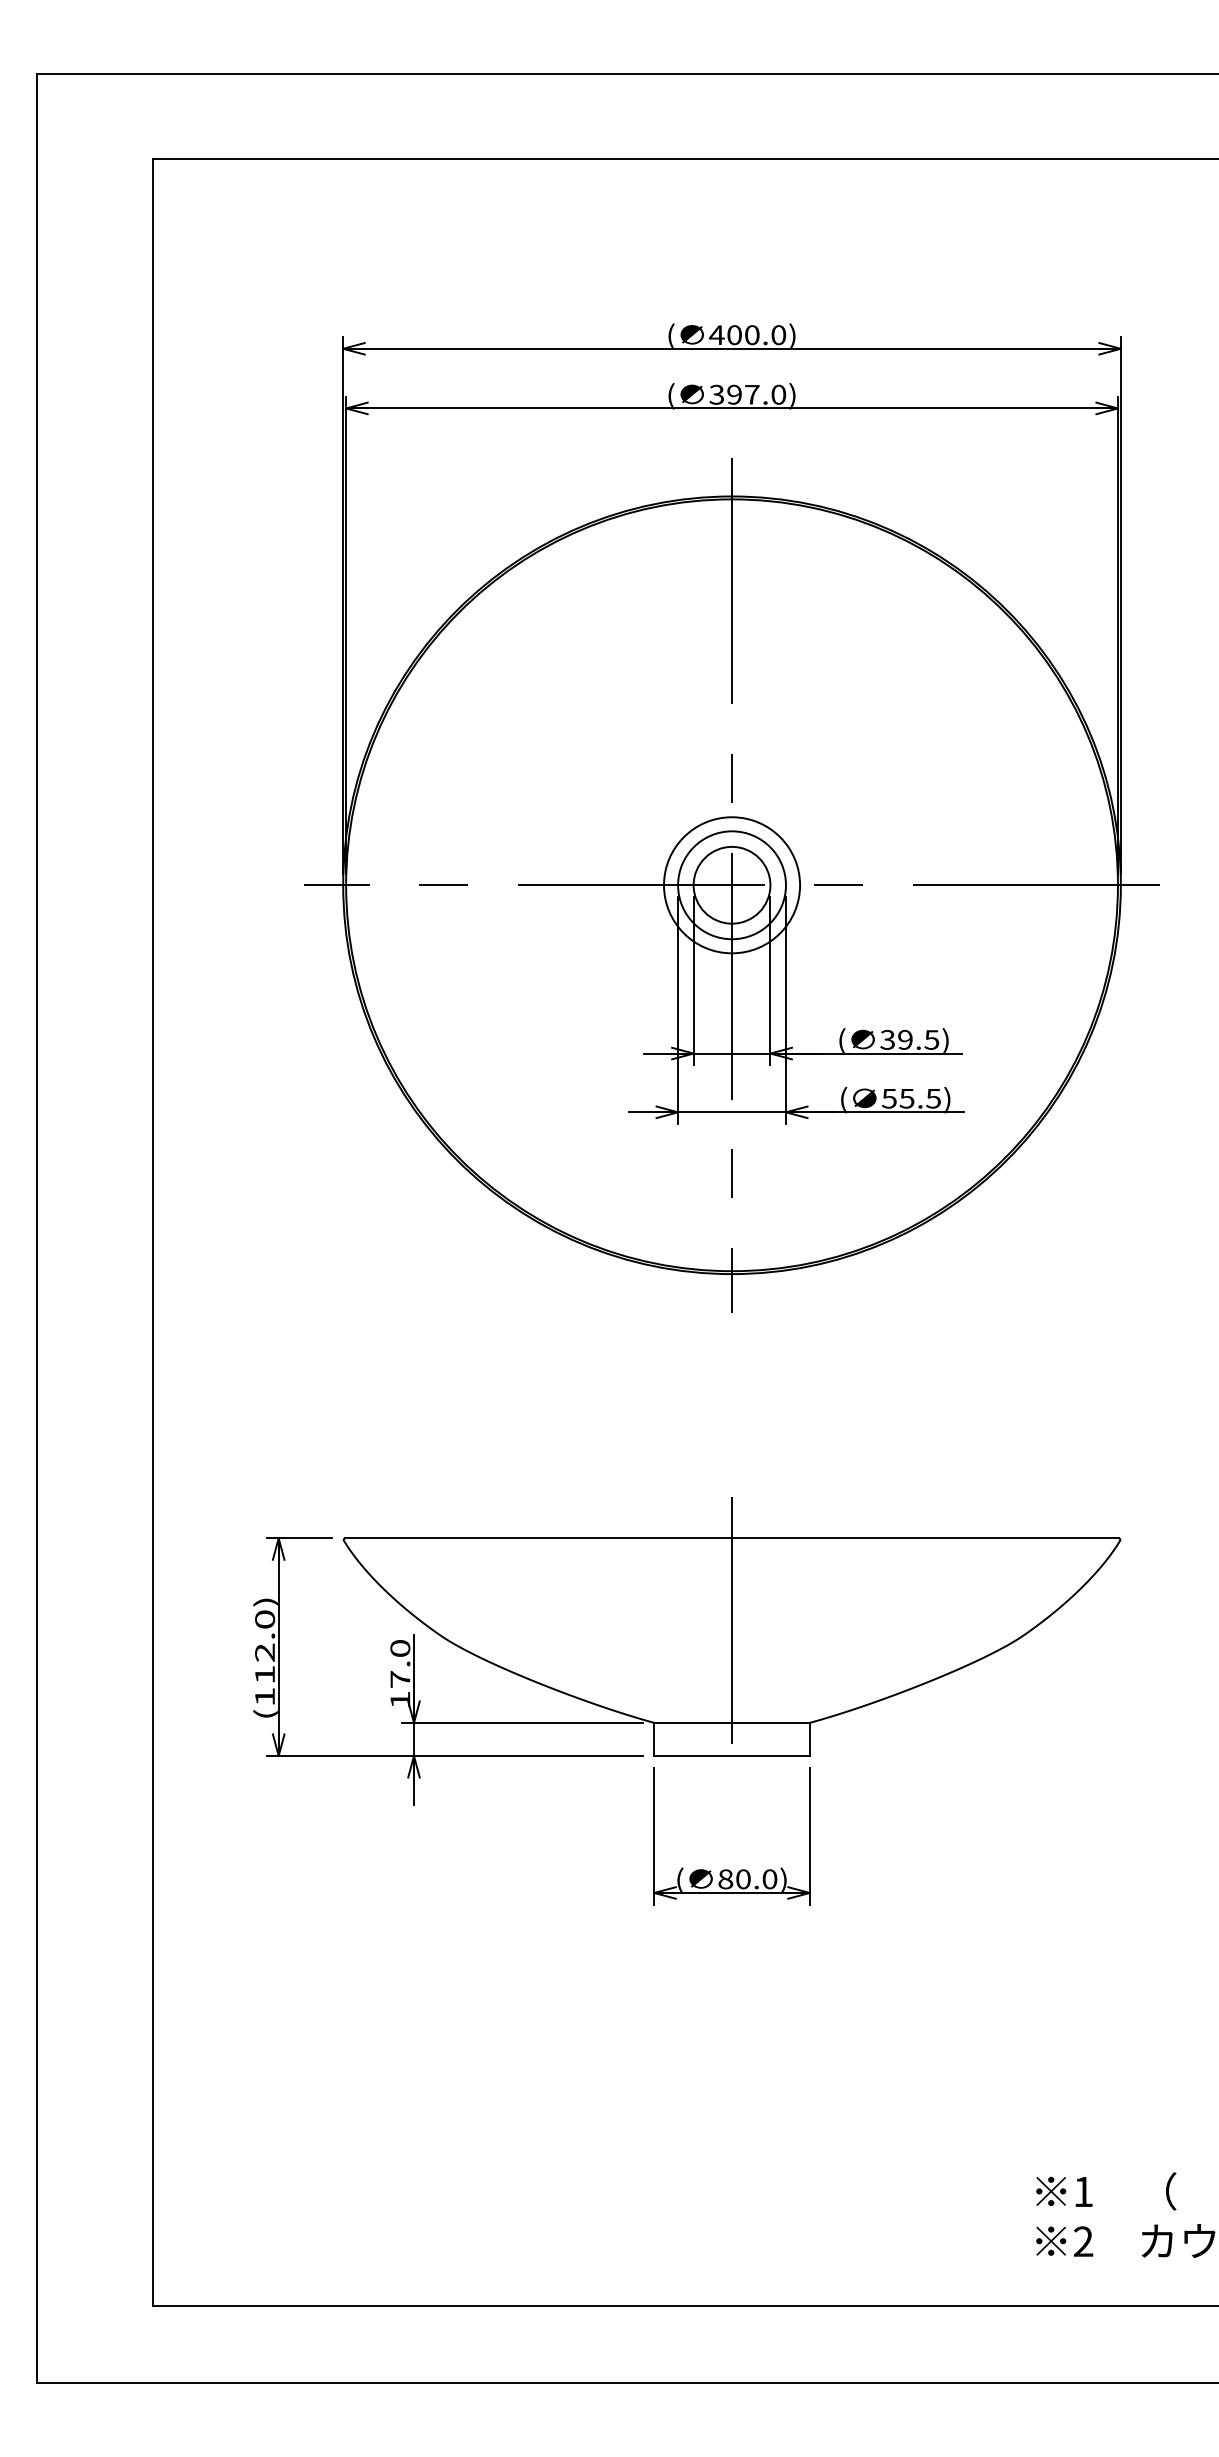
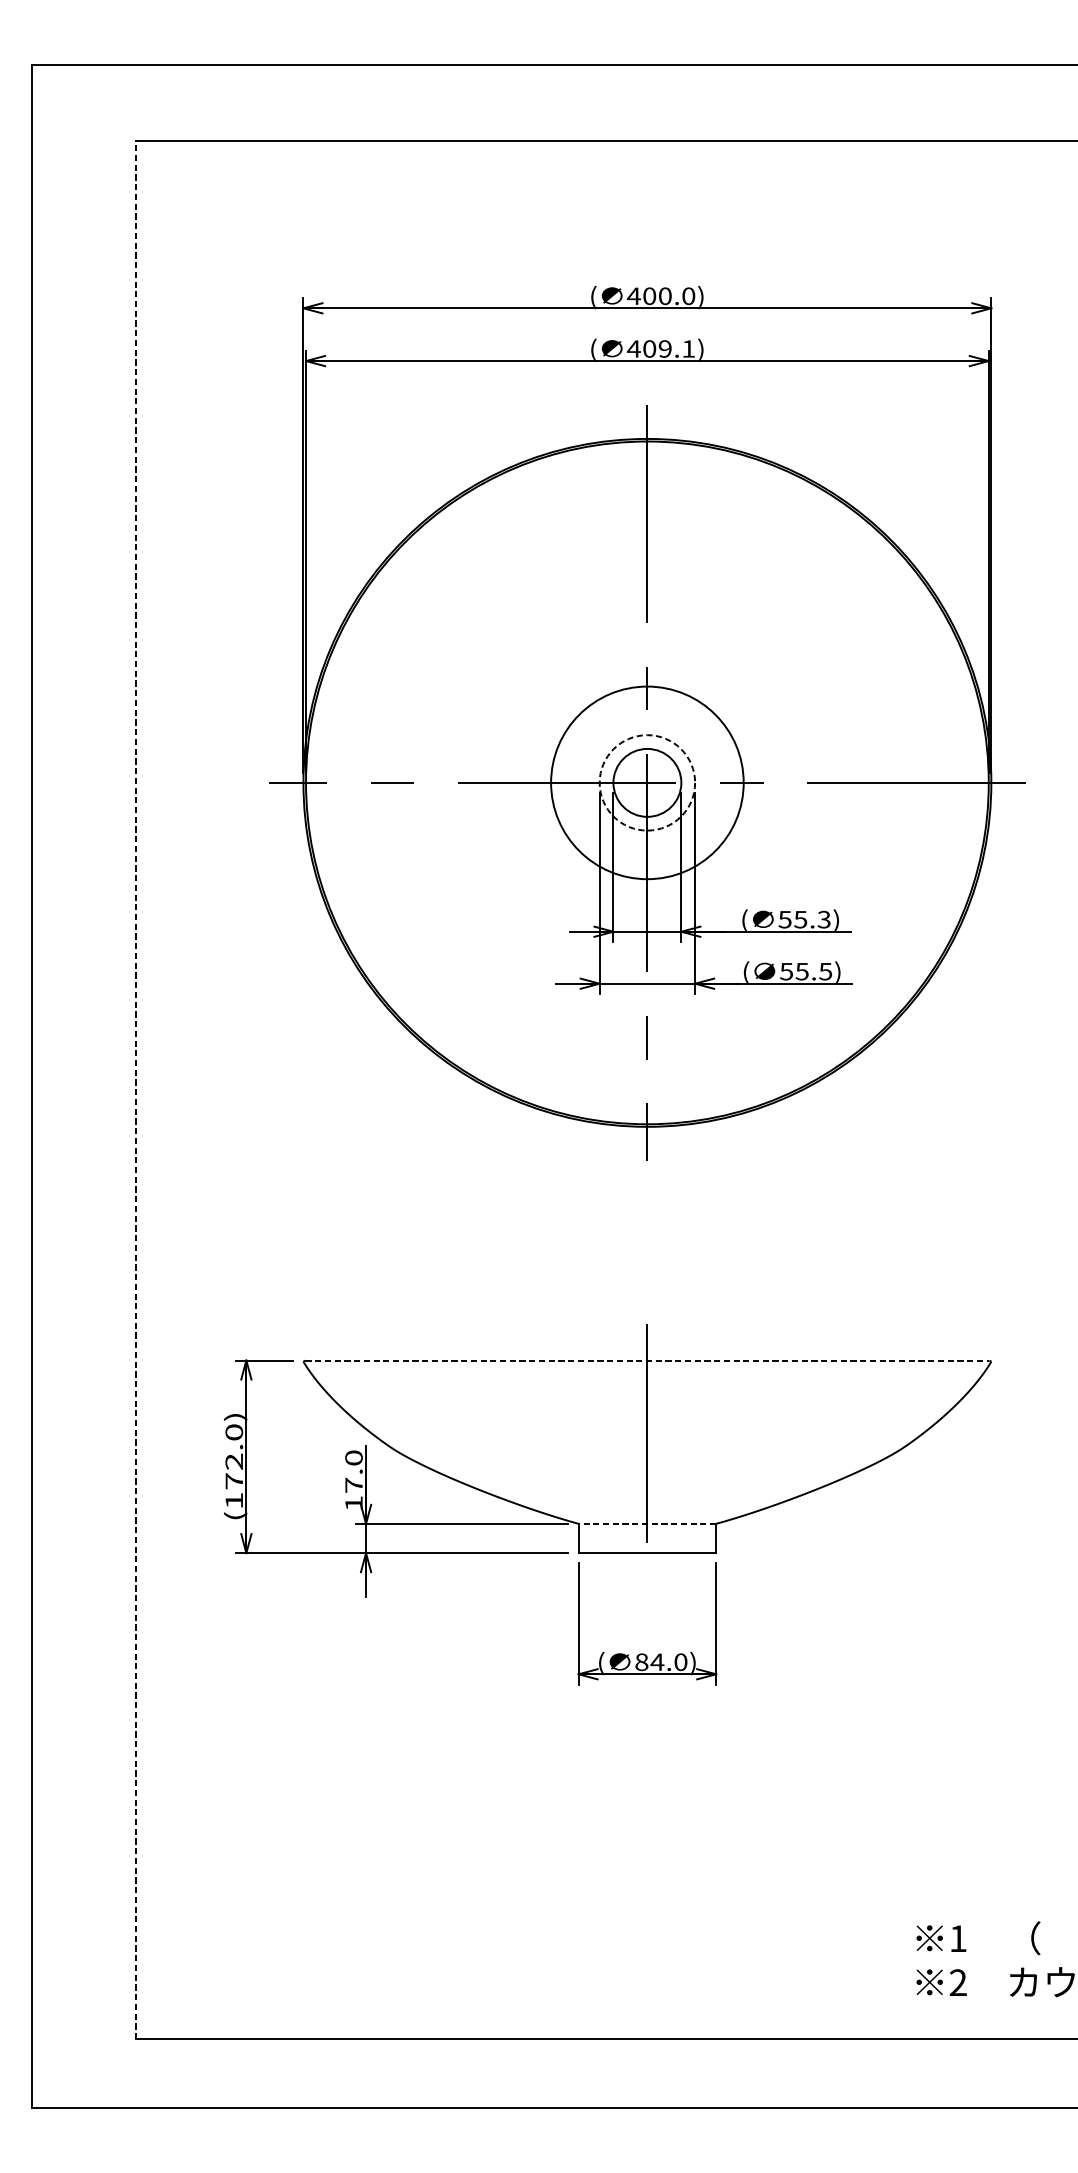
text: (747, 394) -> (661, 348), 397.0) -> 409.1)
circle: (731, 885) -> (646, 783), solid -> dashed
circle: (732, 885) -> (647, 783), size x1.6
text: (910, 1039) -> (805, 919), 39.5) -> 55.3)
line: (153, 1231) -> (135, 1089), solid -> dashed
line: (732, 1538) -> (647, 1360), solid -> dashed
text: (264, 1674) -> (233, 1481), (112.0) -> (172.0)
line: (732, 1722) -> (647, 1523), solid -> dashed
text: (743, 1879) -> (657, 1662), 80.0) -> 84.0)

